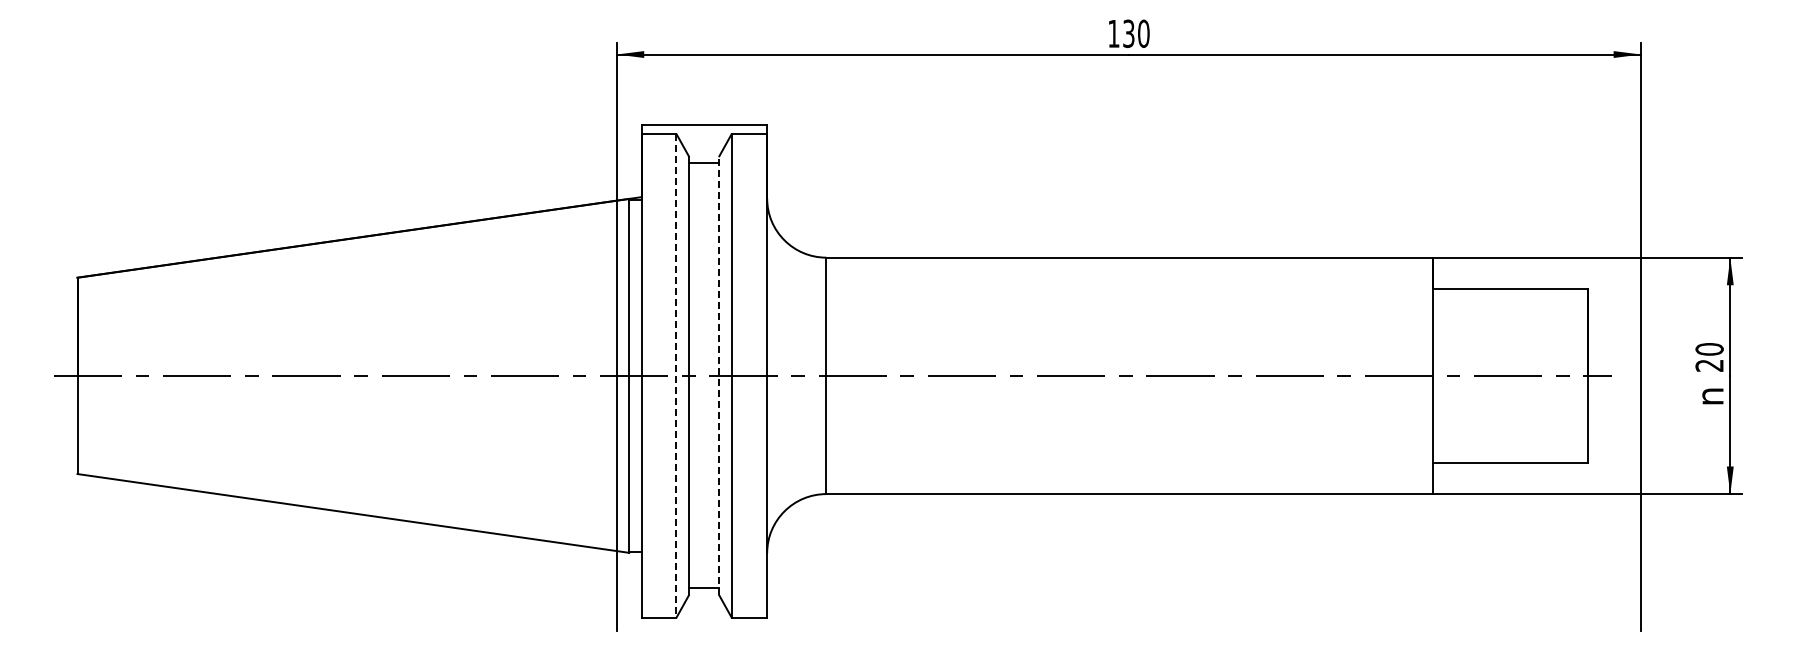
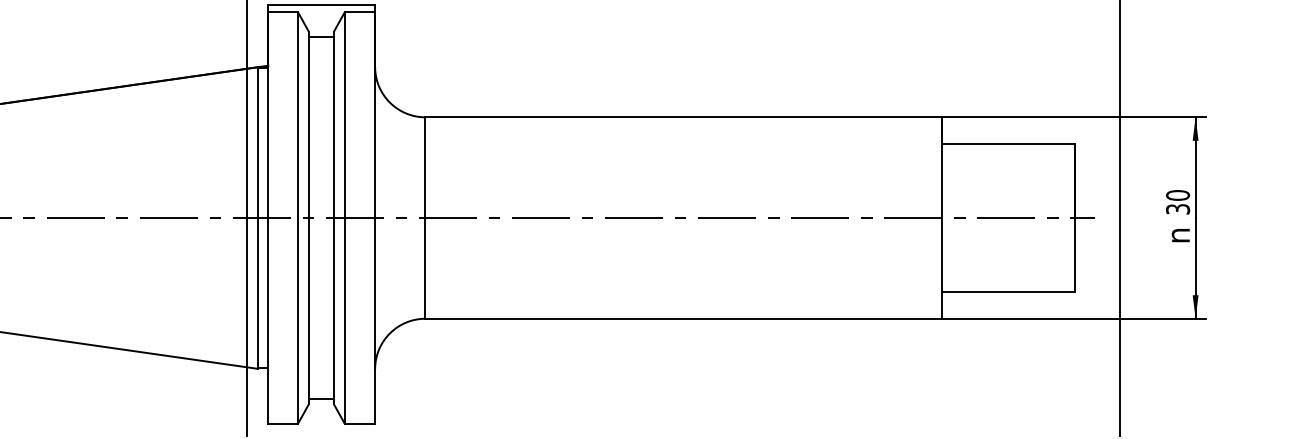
text: (1709, 365) -> (1177, 209), 20 -> 30
line: (718, 375) -> (333, 217), dashed -> solid
line: (676, 376) -> (297, 218), dashed -> solid

